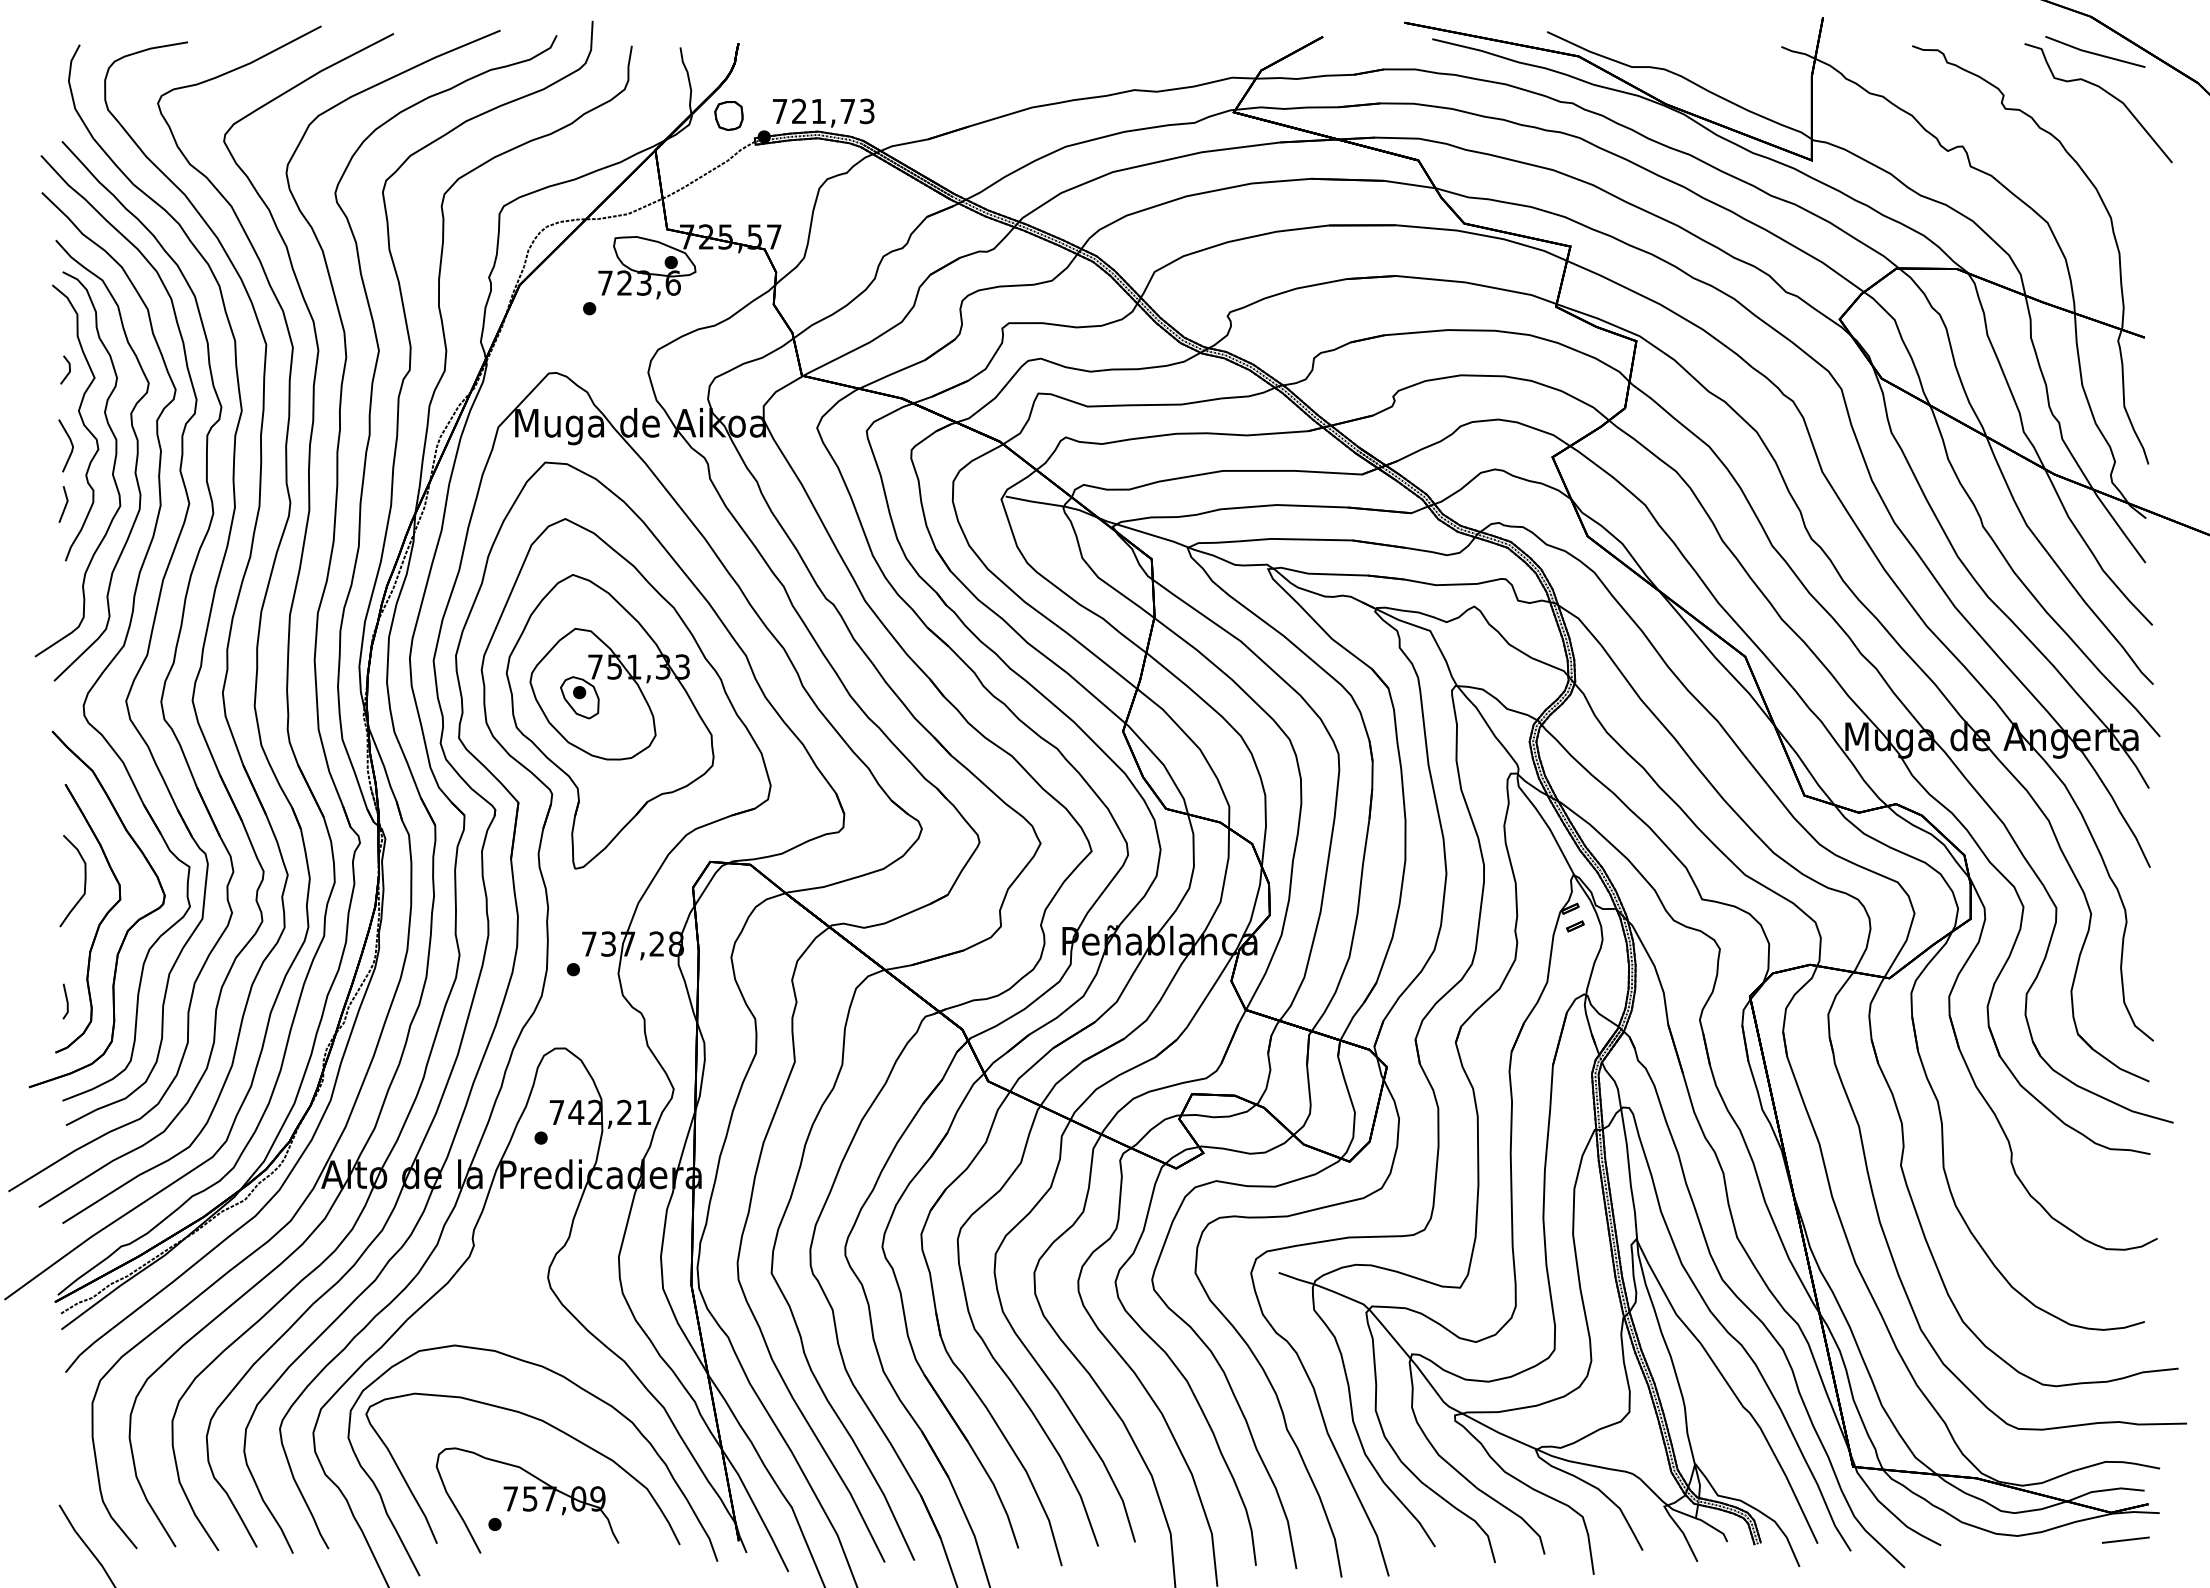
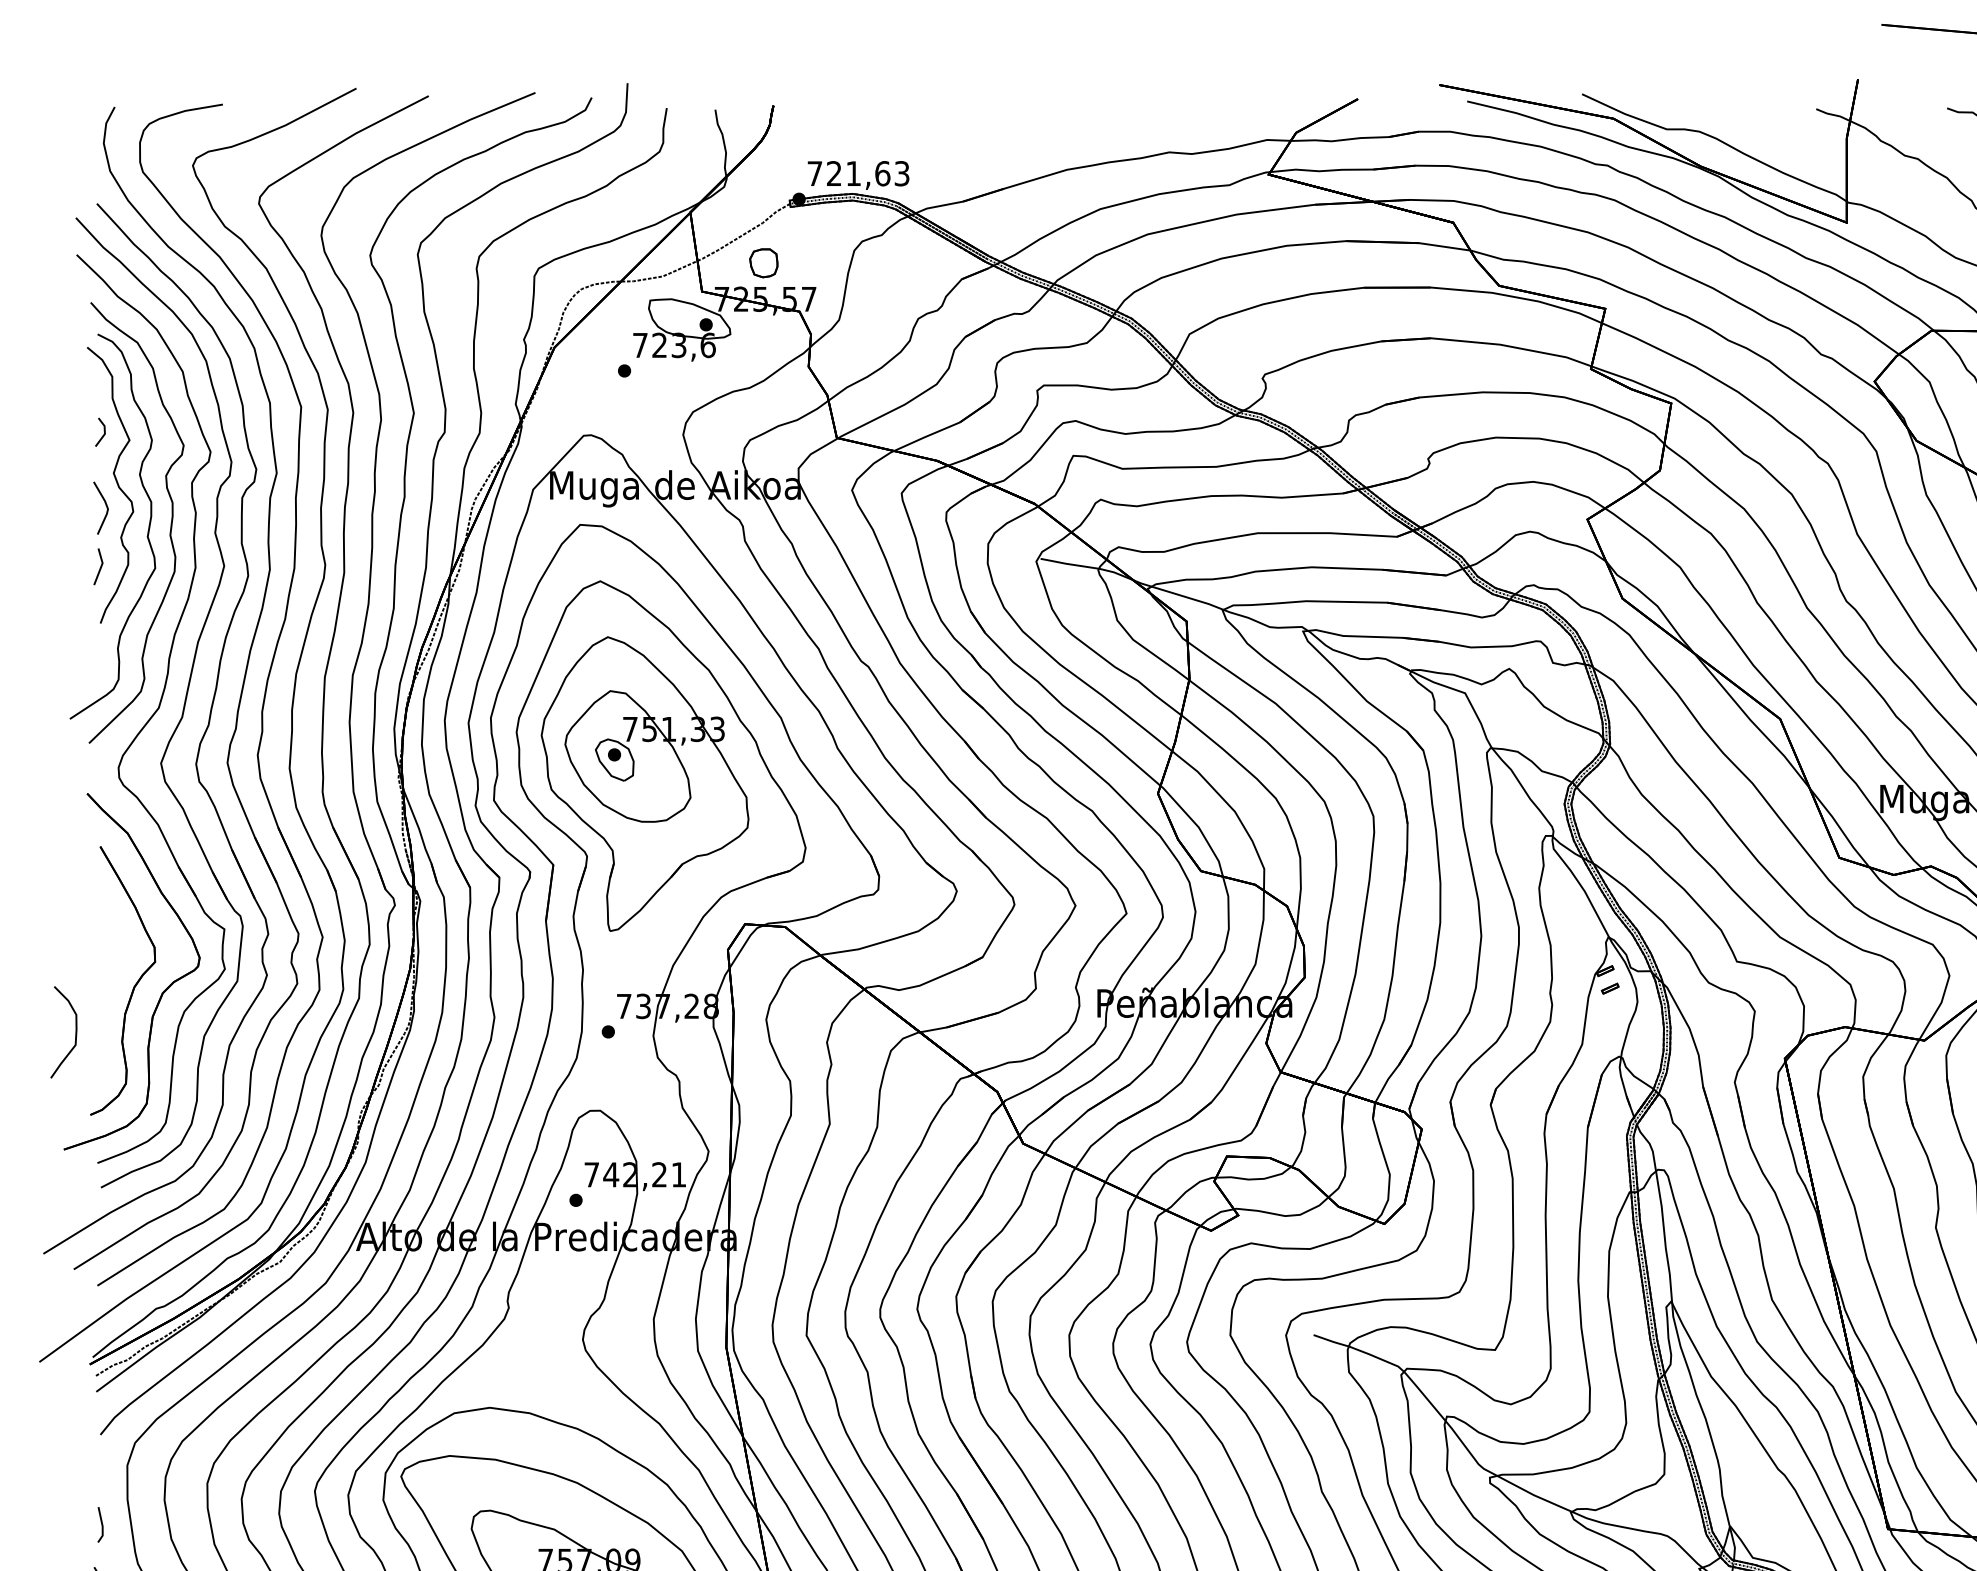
text: (847, 111) -> (882, 173), 721,73 -> 721,63
part: (728, 115) -> (763, 262), moved
curve: (84, 881) -> (75, 1032), moved
line: (66, 1001) -> (101, 1524), moved

